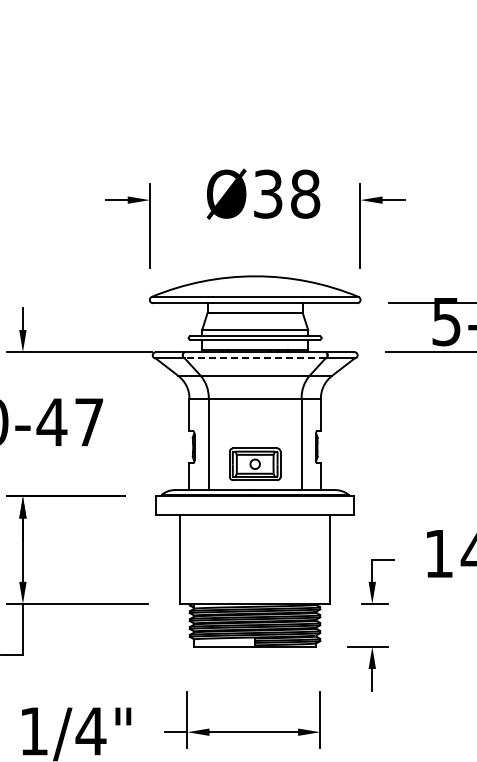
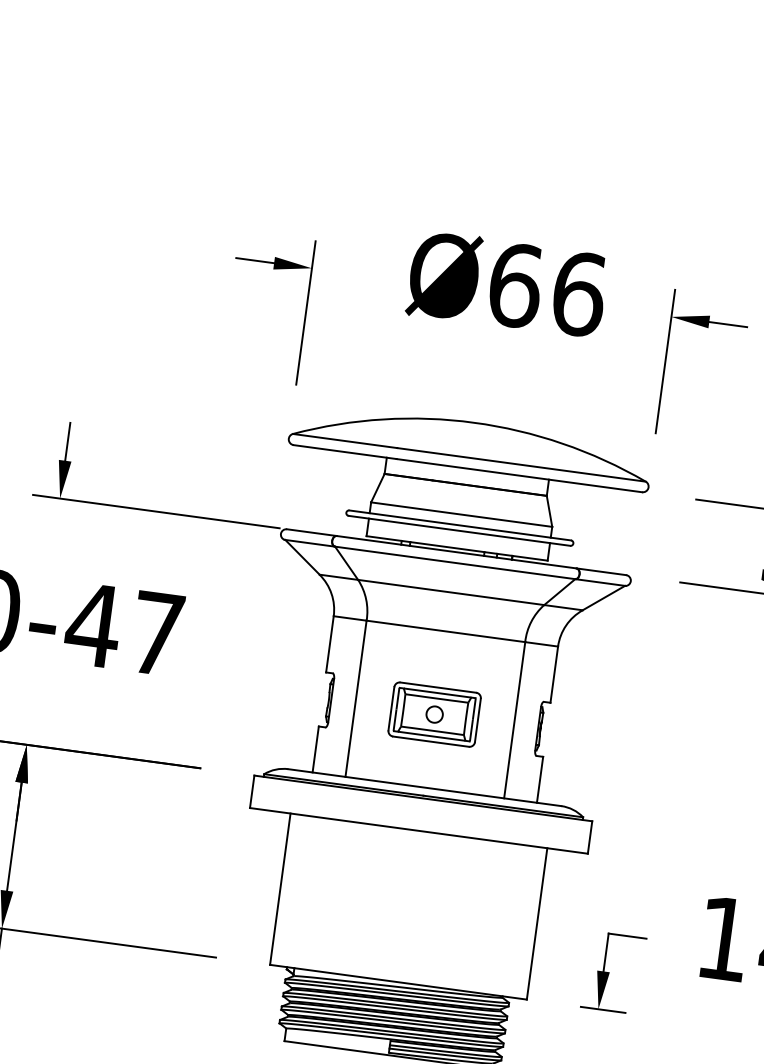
text: (286, 193) -> (546, 288), Ø38 -> Ø66
line: (255, 358) -> (455, 563), dashed -> solid
part: (255, 463) -> (435, 713), moved

